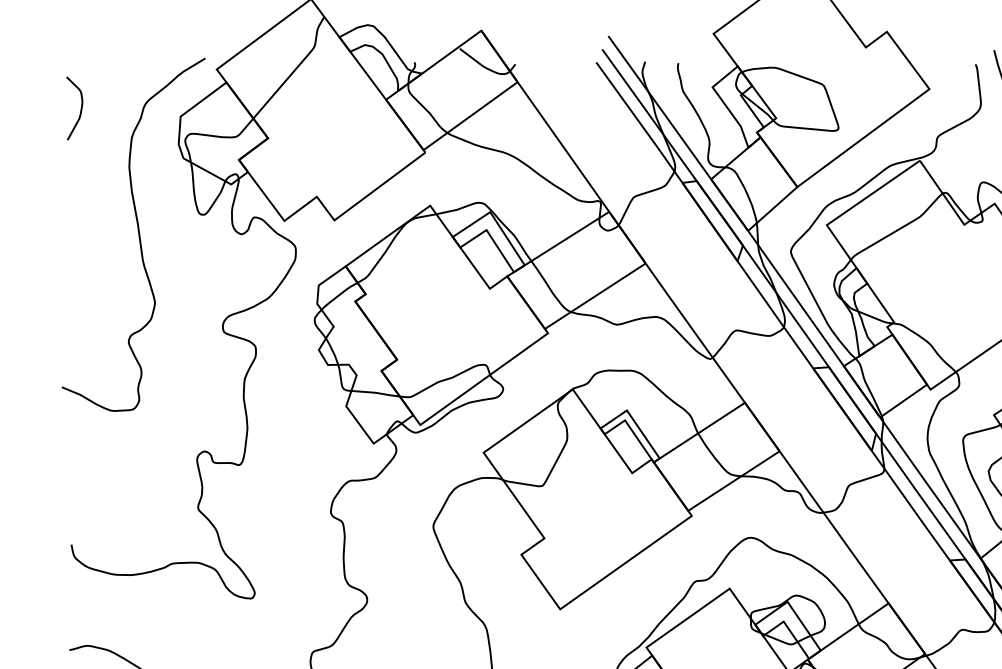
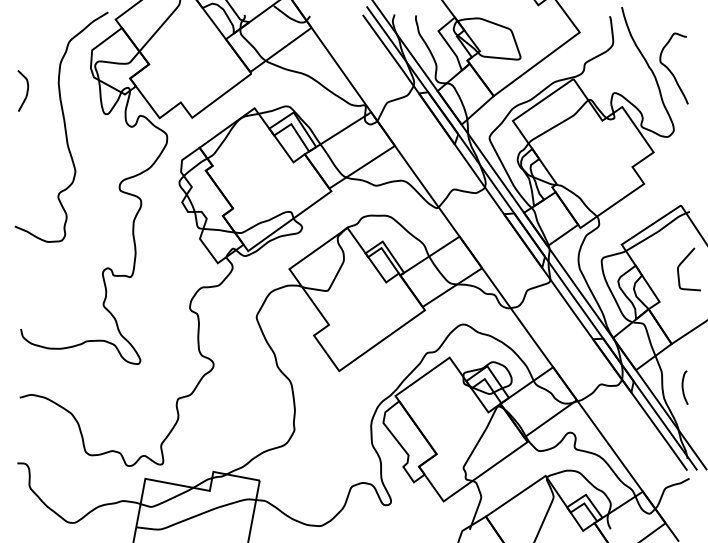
curve: (79, 107) -> (26, 90), moved

